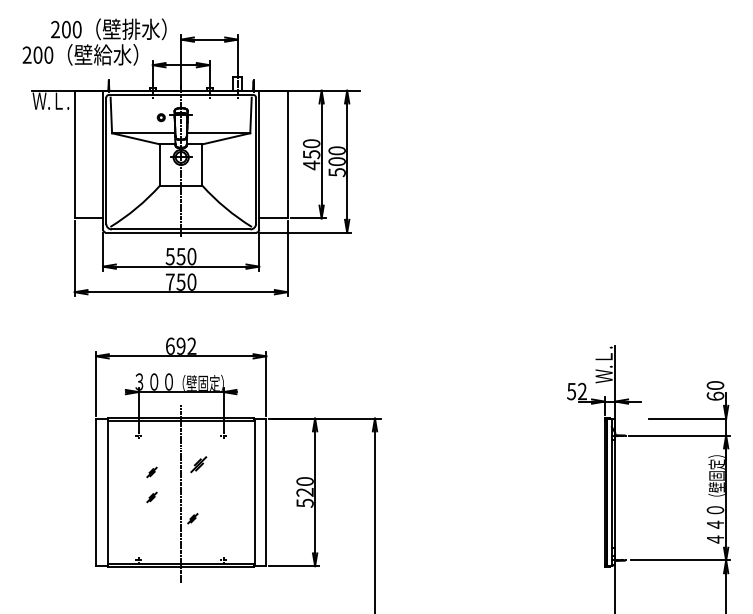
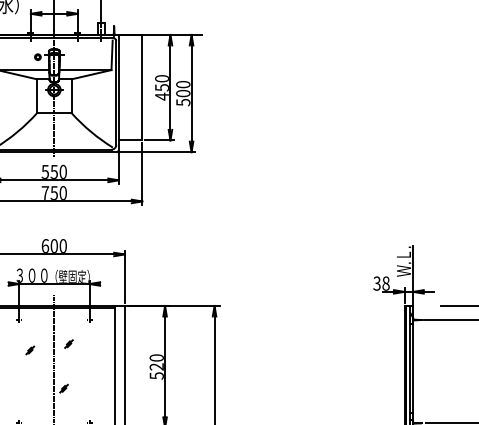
text: (186, 345) -> (58, 245), 692 -> 600
text: (576, 391) -> (381, 283), 52 -> 38
part: (198, 464) -> (68, 343), size x0.62
part: (151, 497) -> (29, 371), removed

